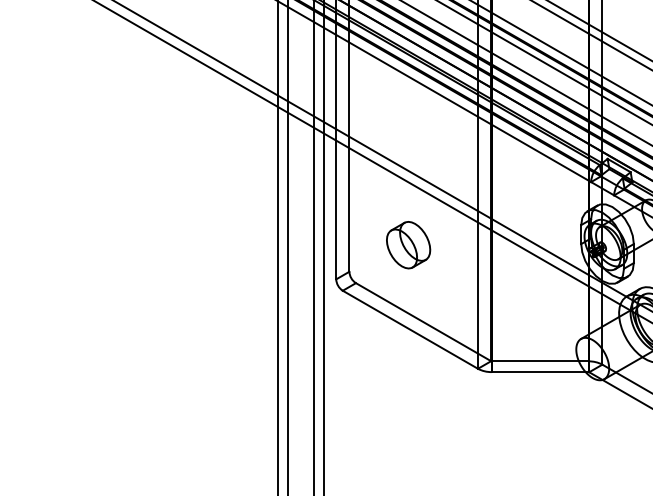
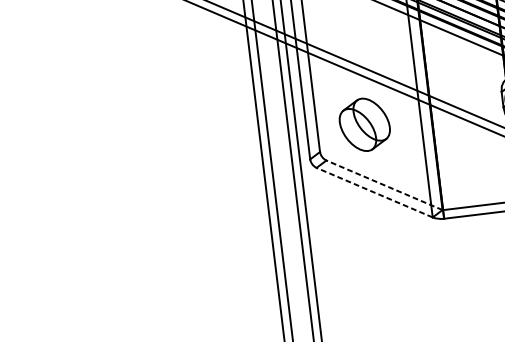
part: (408, 245) -> (364, 125), size x1.4
line: (423, 321) -> (384, 184), solid -> dashed
line: (409, 329) -> (373, 192), solid -> dashed

